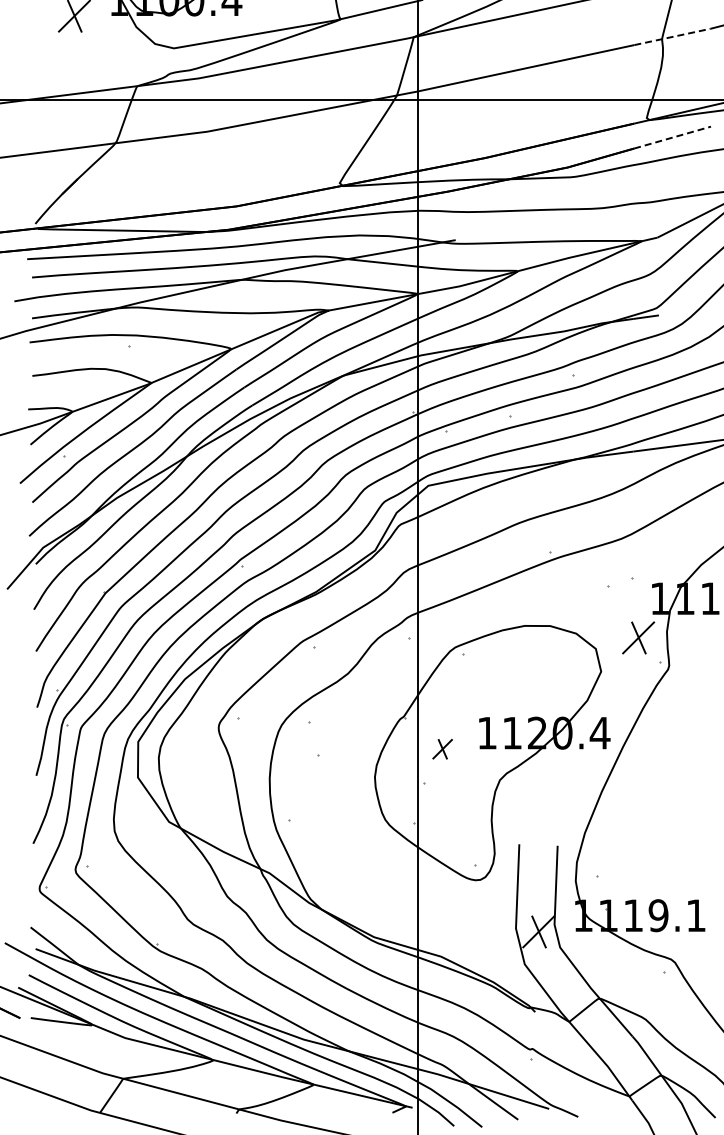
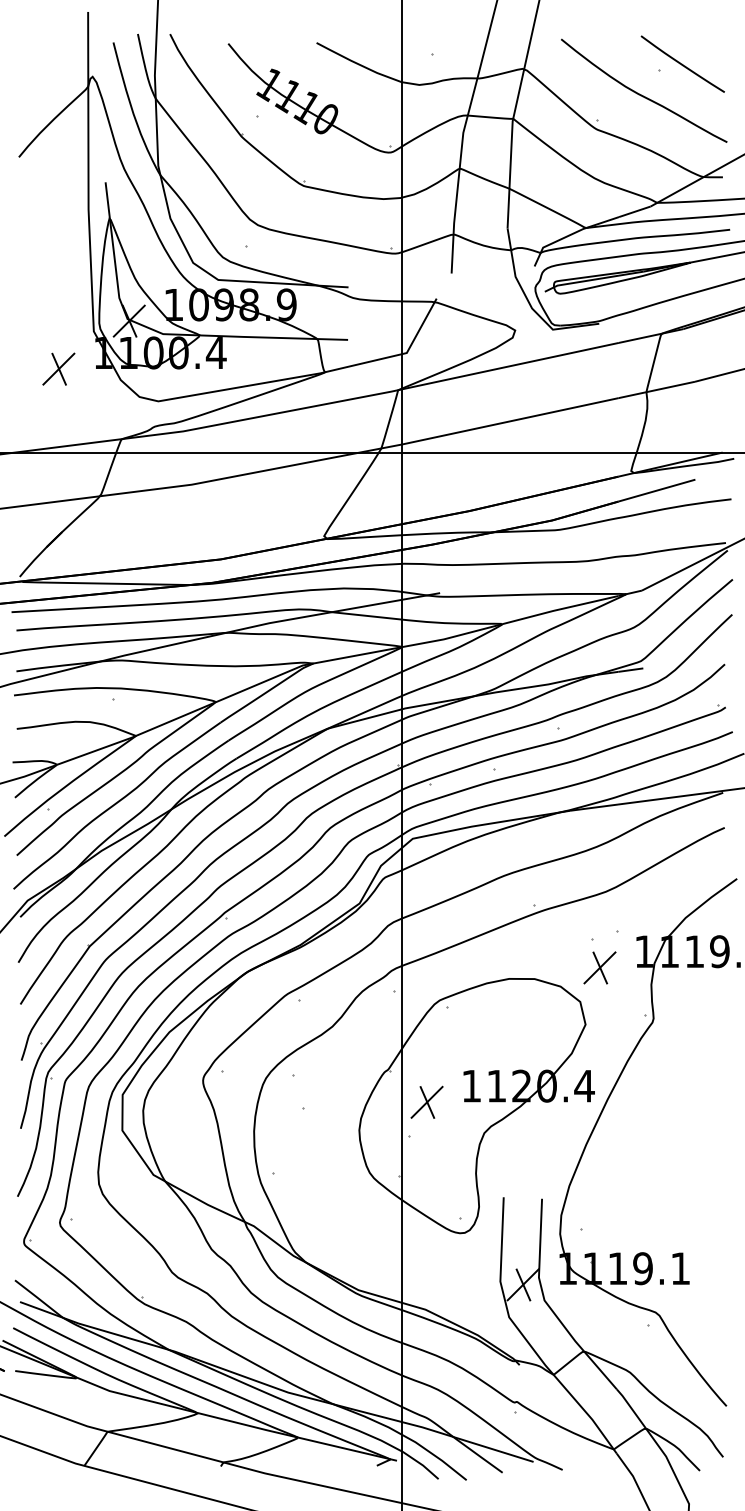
line: (672, 36) -> (656, 389), dashed -> solid
line: (672, 137) -> (656, 490), dashed -> solid
part: (638, 637) -> (599, 967), moved
part: (442, 748) -> (426, 1101), size x1.67

